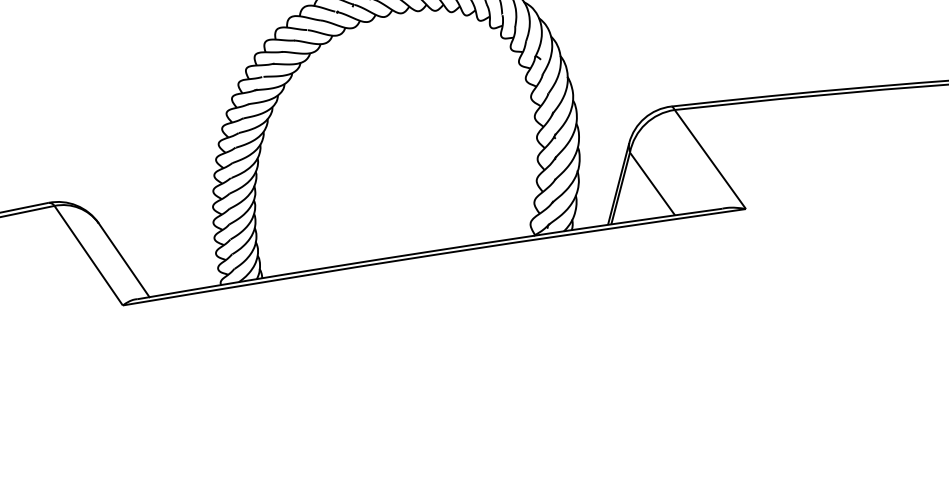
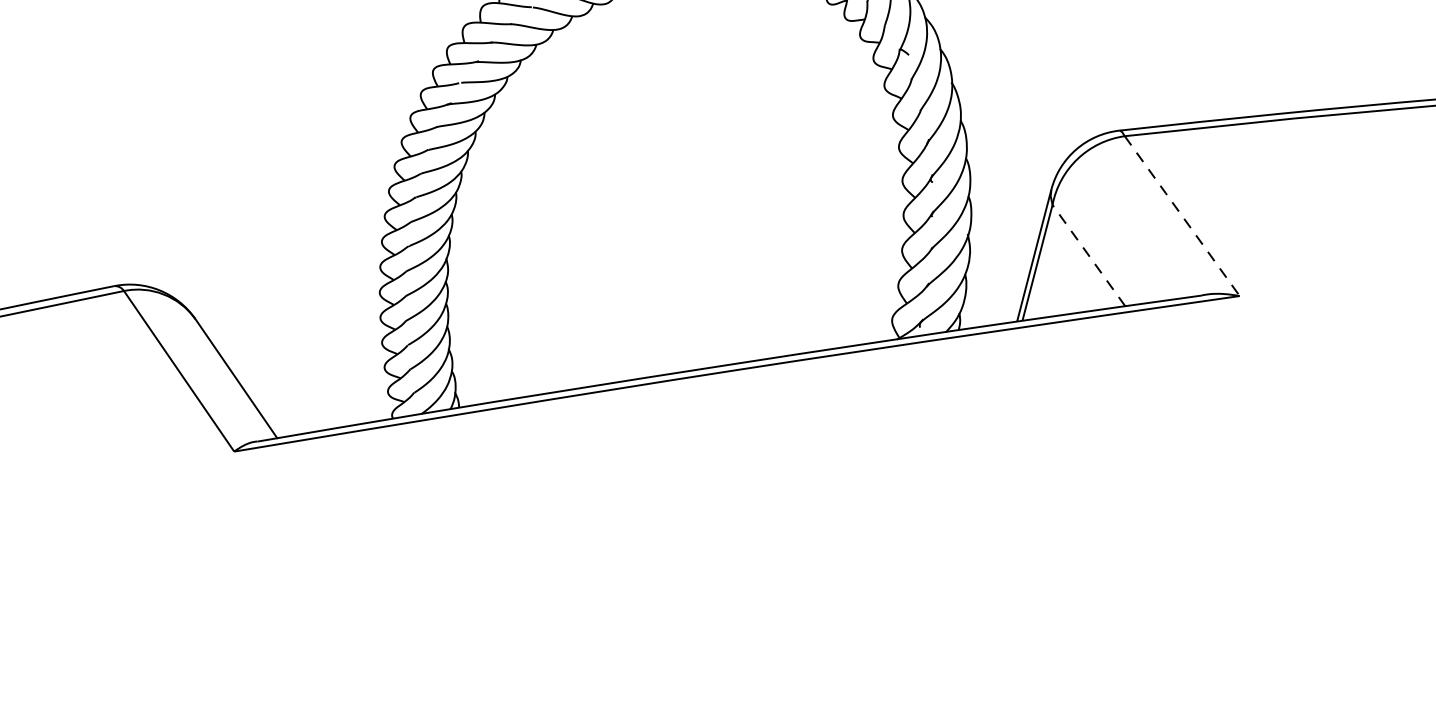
line: (709, 158) -> (1180, 214), solid -> dashed
line: (652, 184) -> (1088, 256), solid -> dashed

